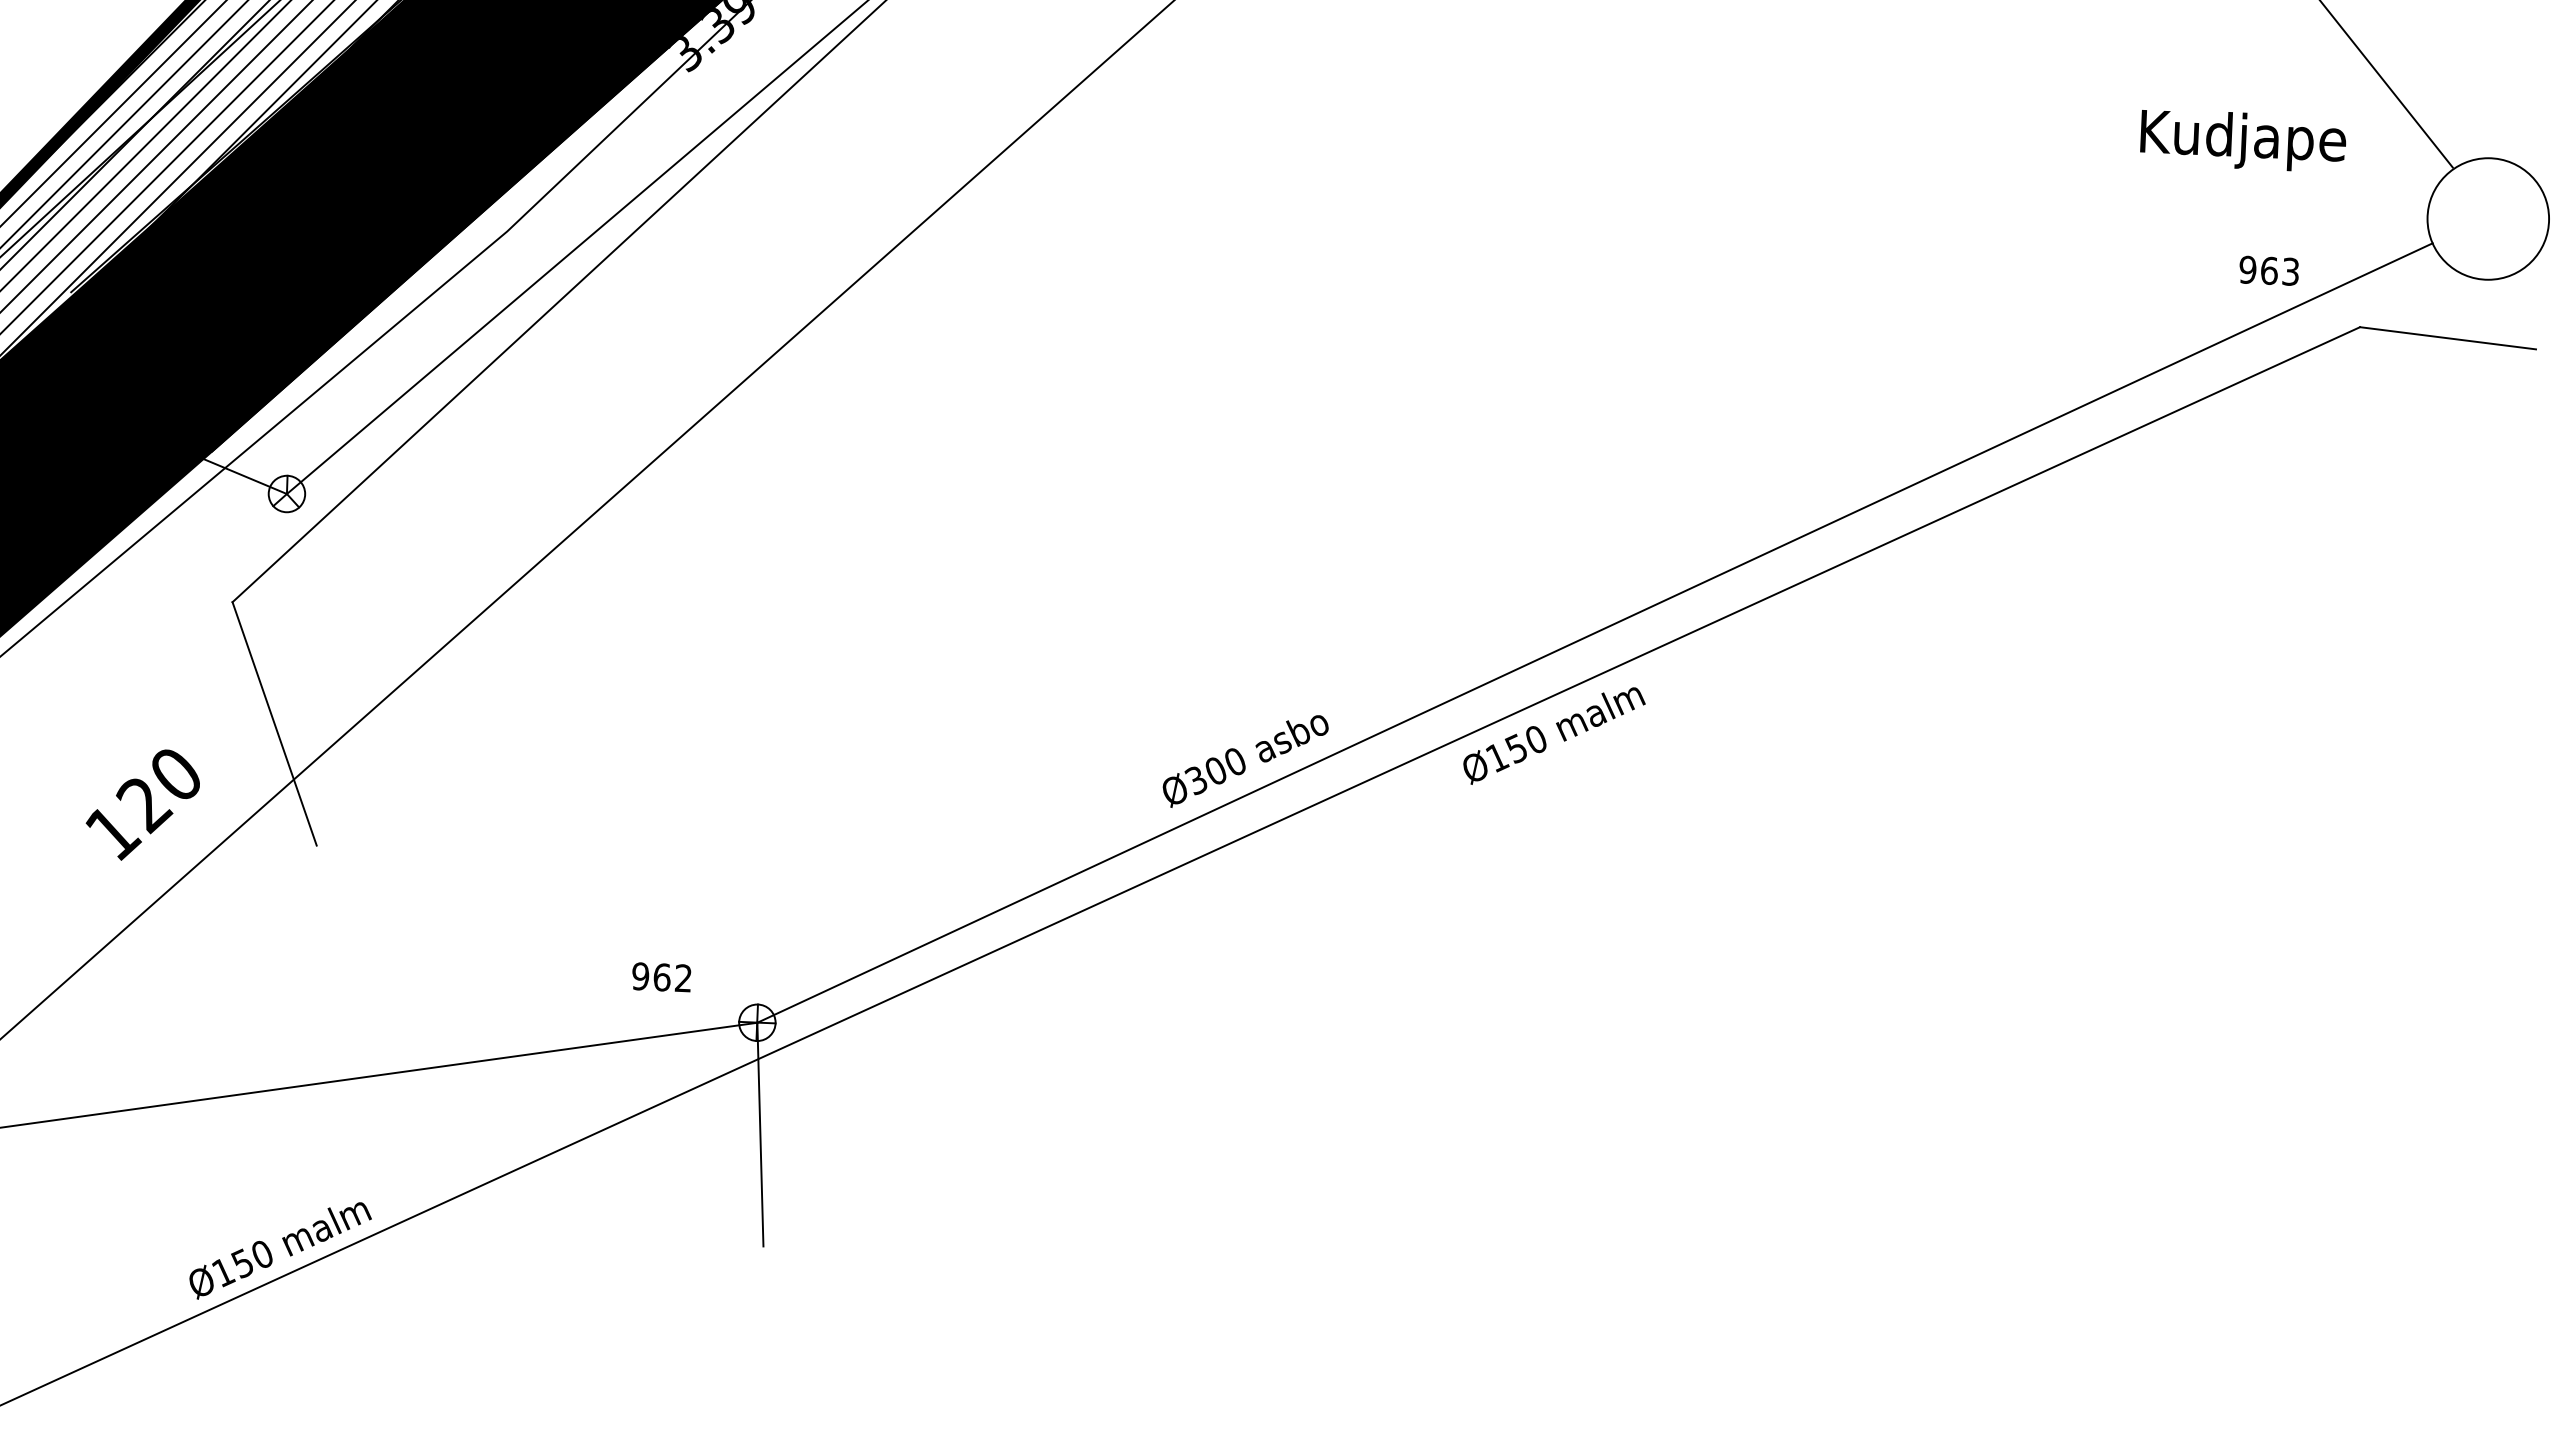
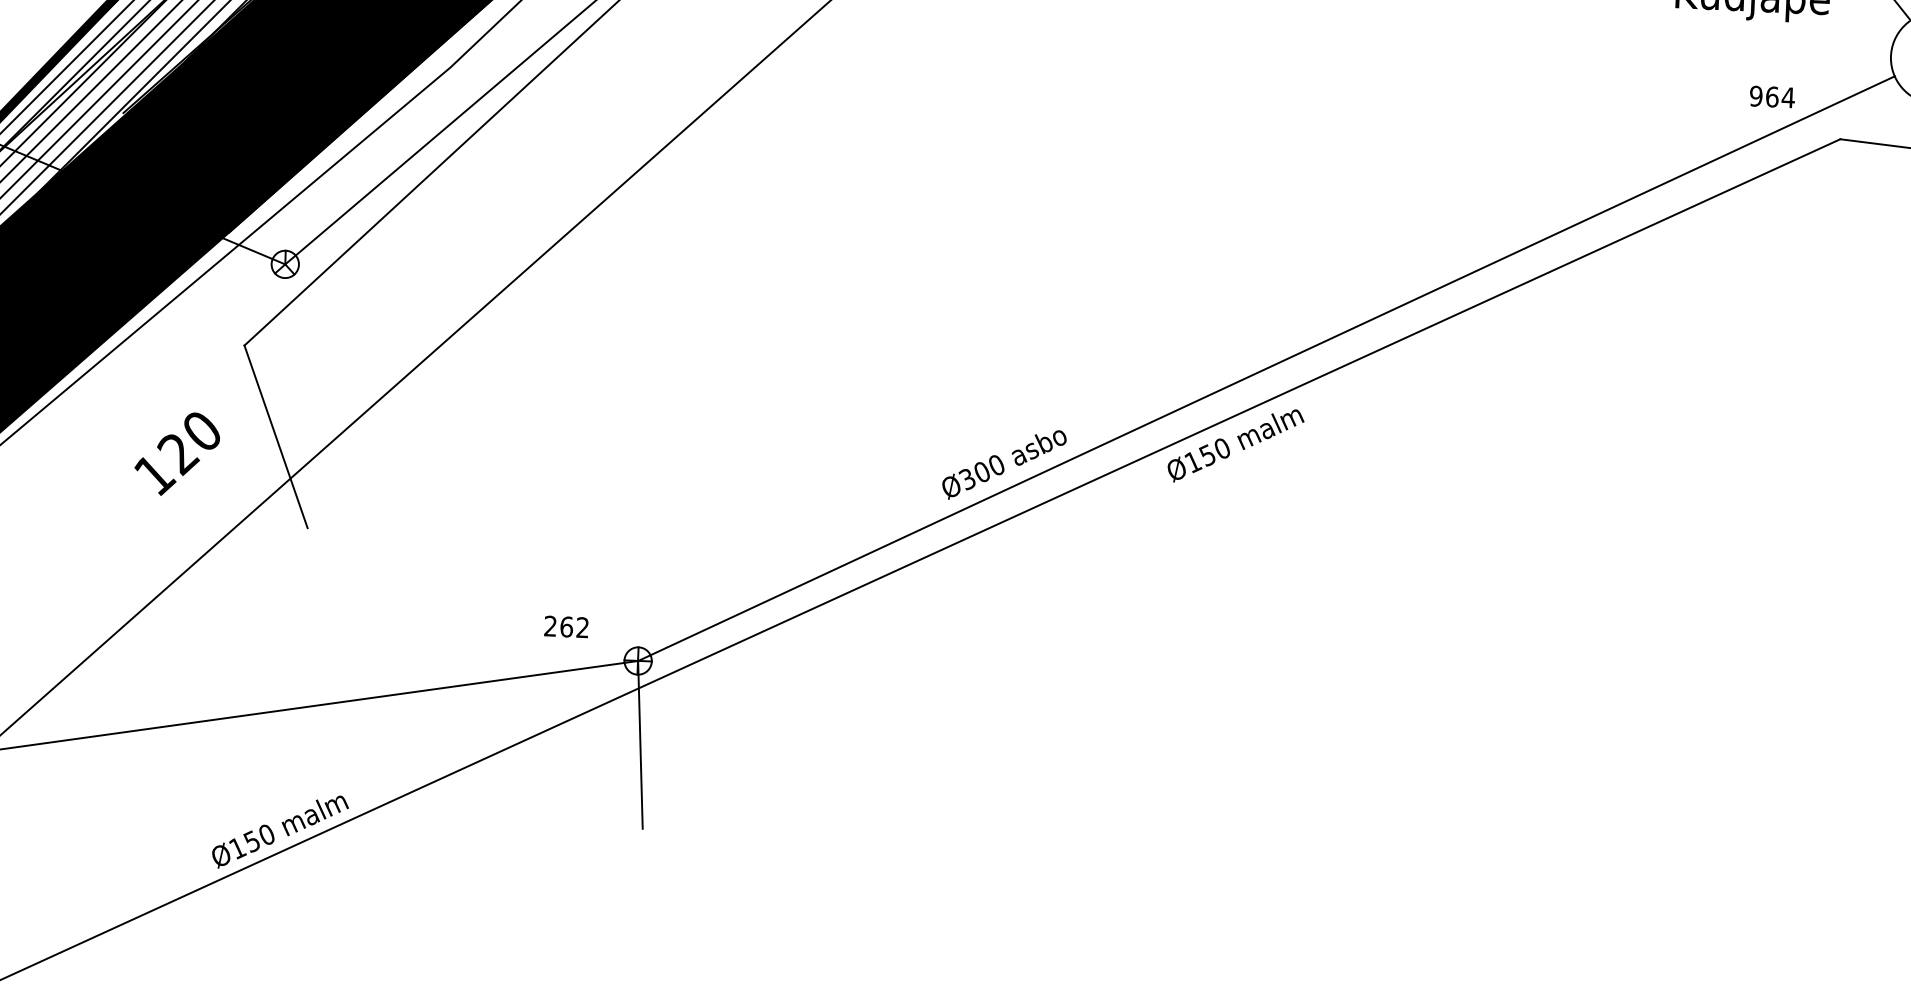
text: (2290, 271) -> (1788, 97), 963 -> 964
text: (142, 804) -> (176, 453), moved
text: (640, 976) -> (550, 626), 962 -> 262

